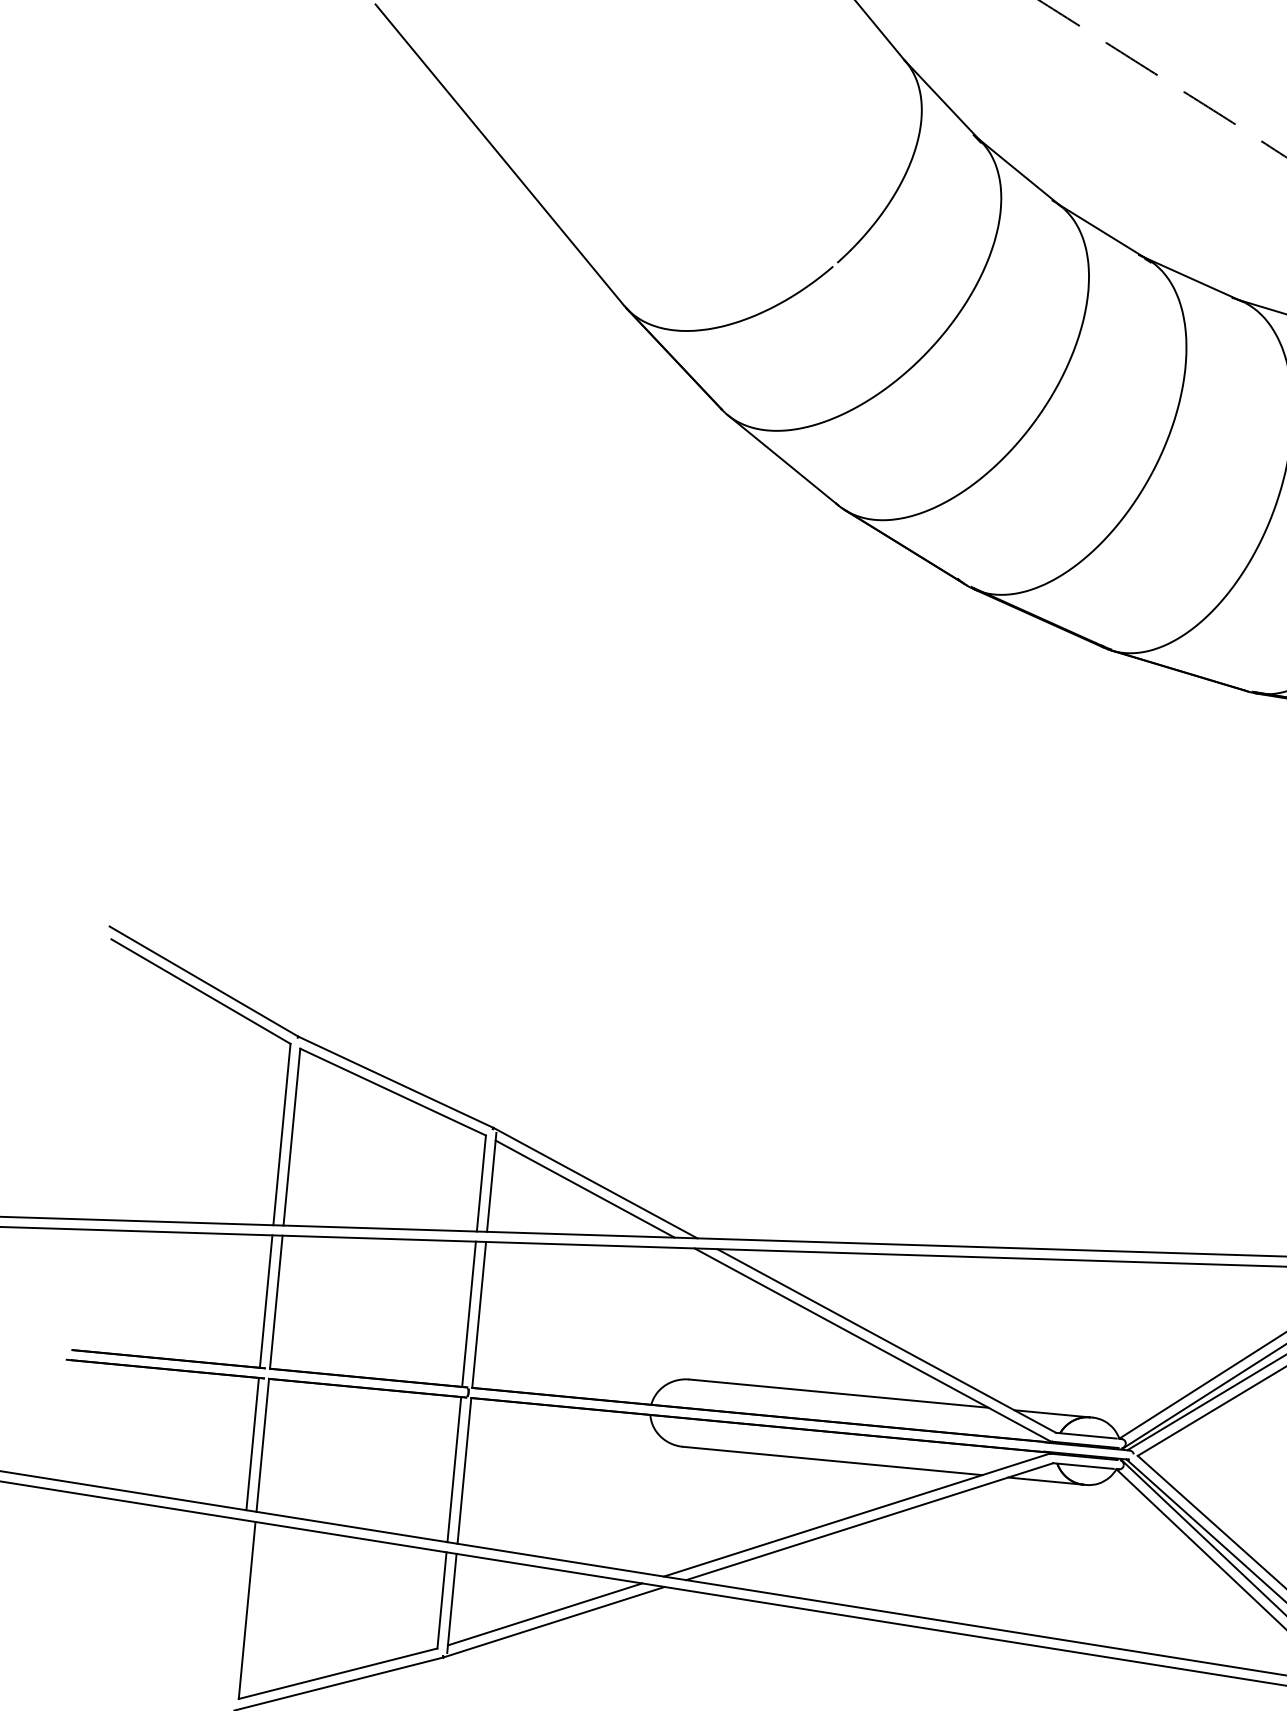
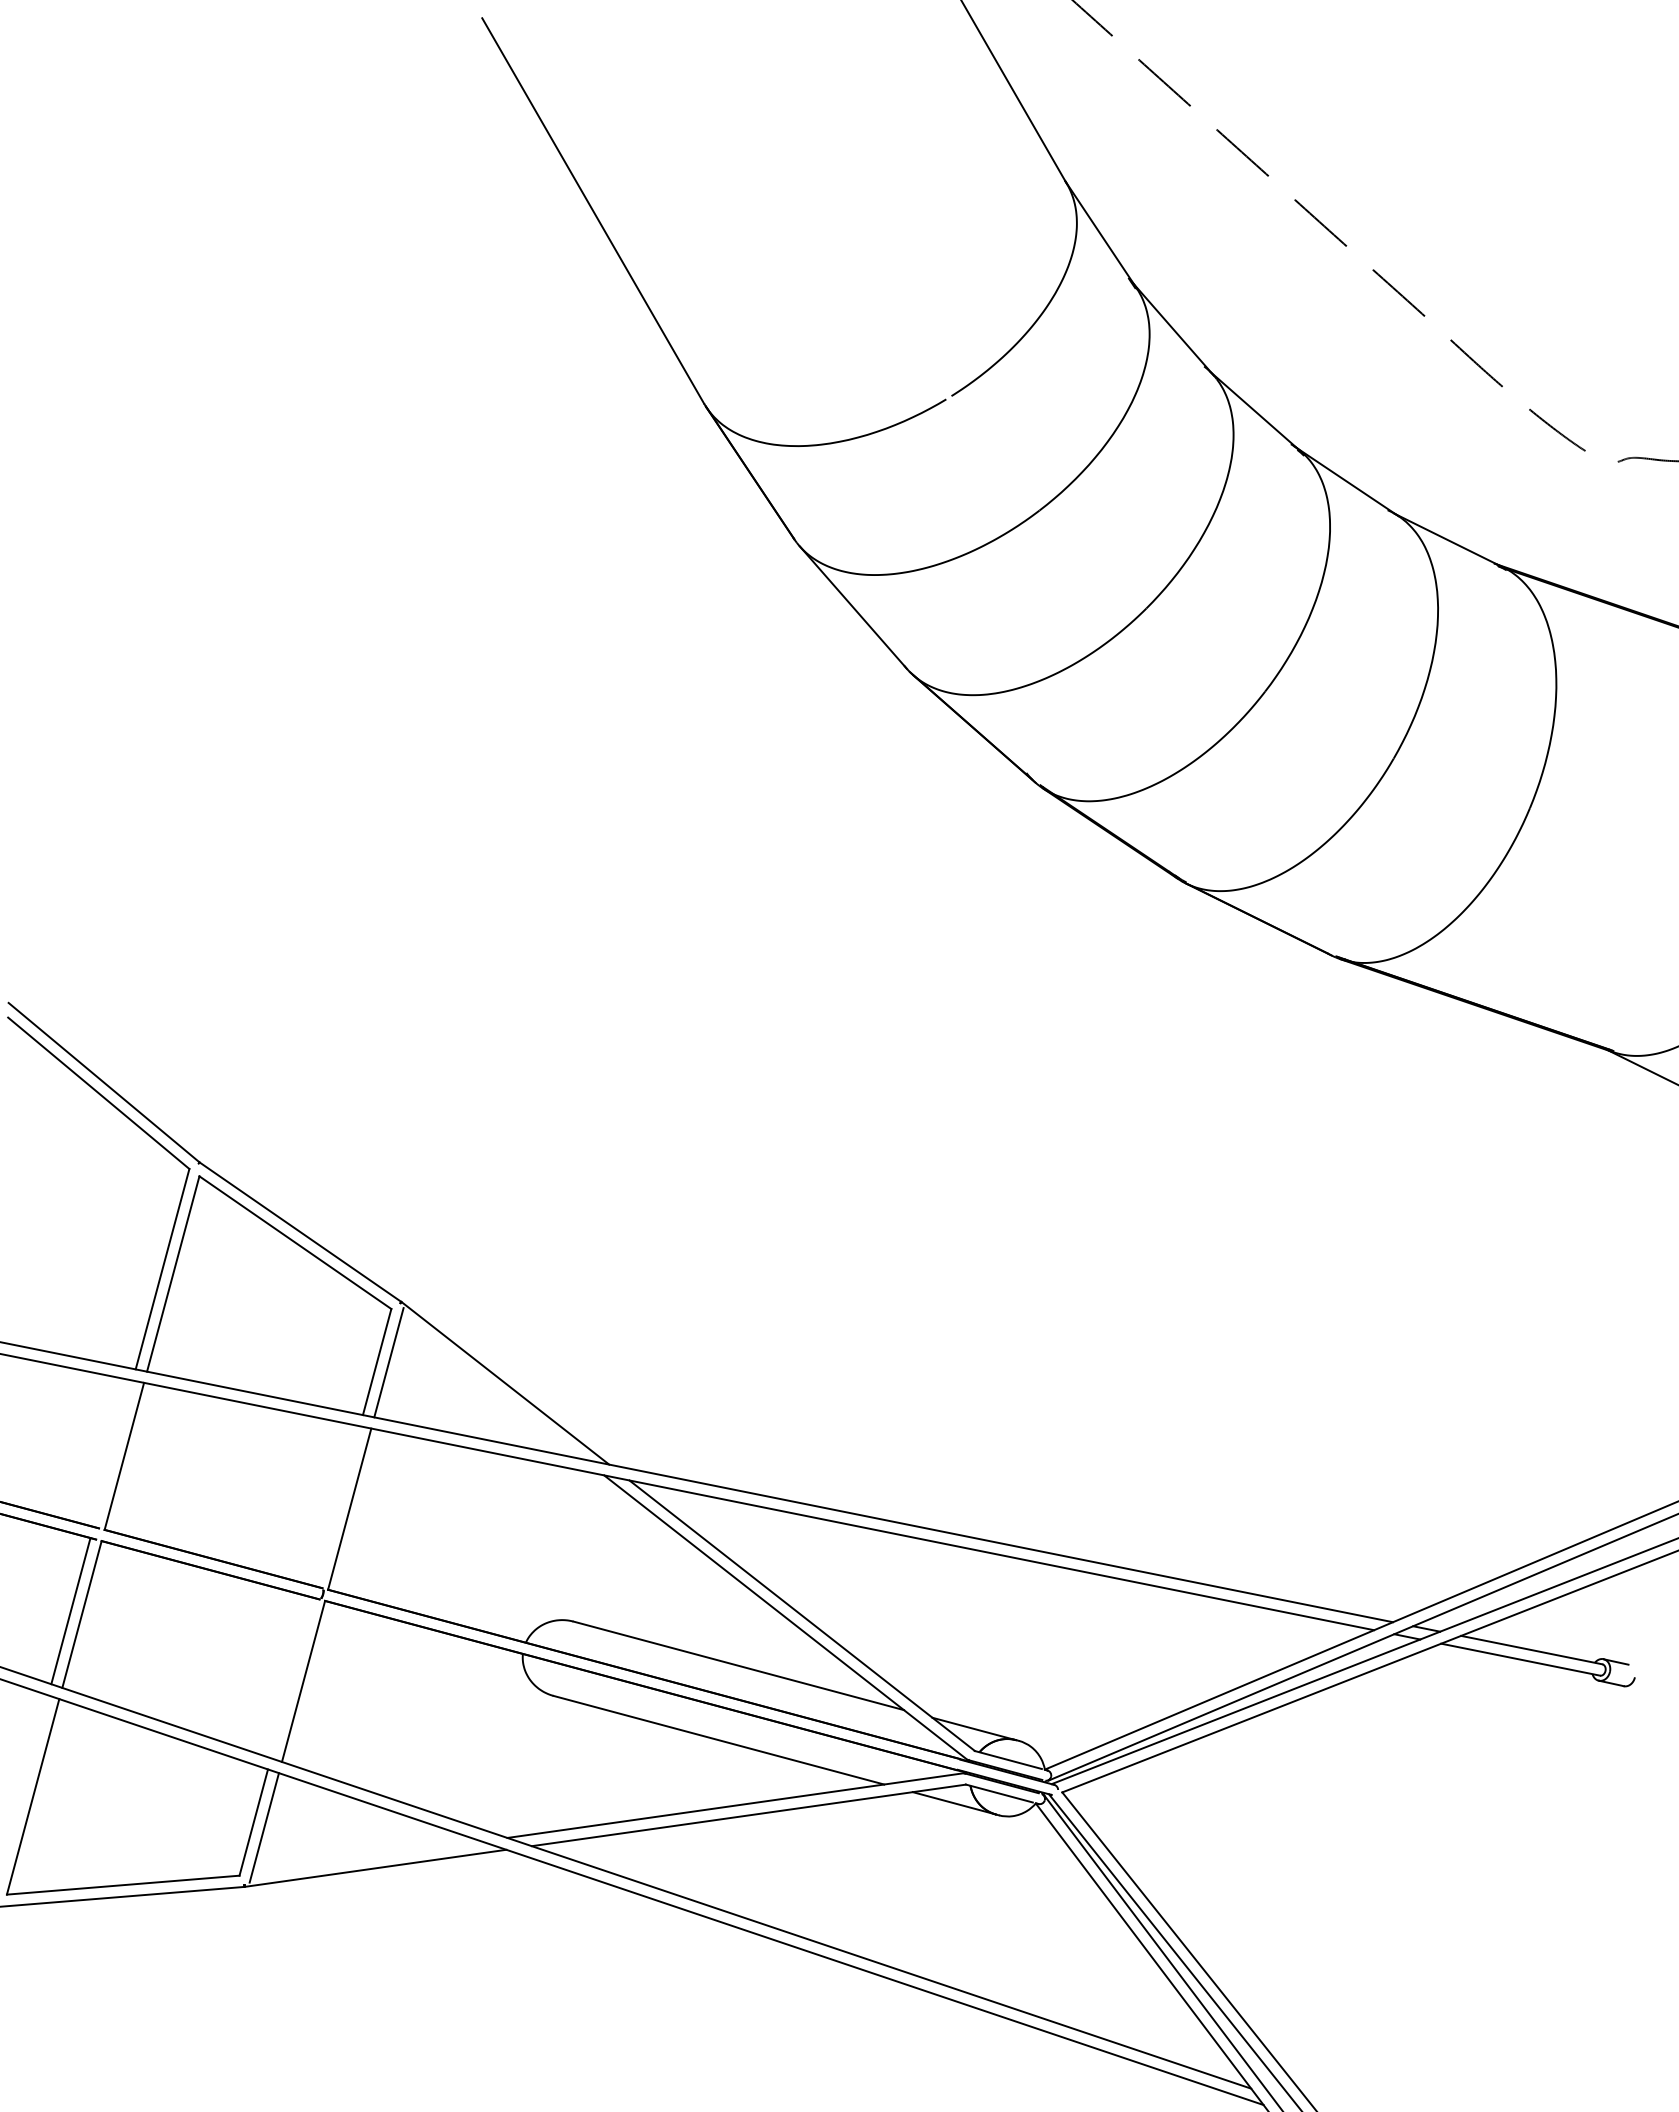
line: (585, 1188) -> (492, 1387), removed
line: (265, 1301) -> (112, 1453), removed
line: (468, 1314) -> (337, 1506), removed
line: (453, 1469) -> (291, 1677), removed
line: (544, 1614) -> (366, 1857), removed

